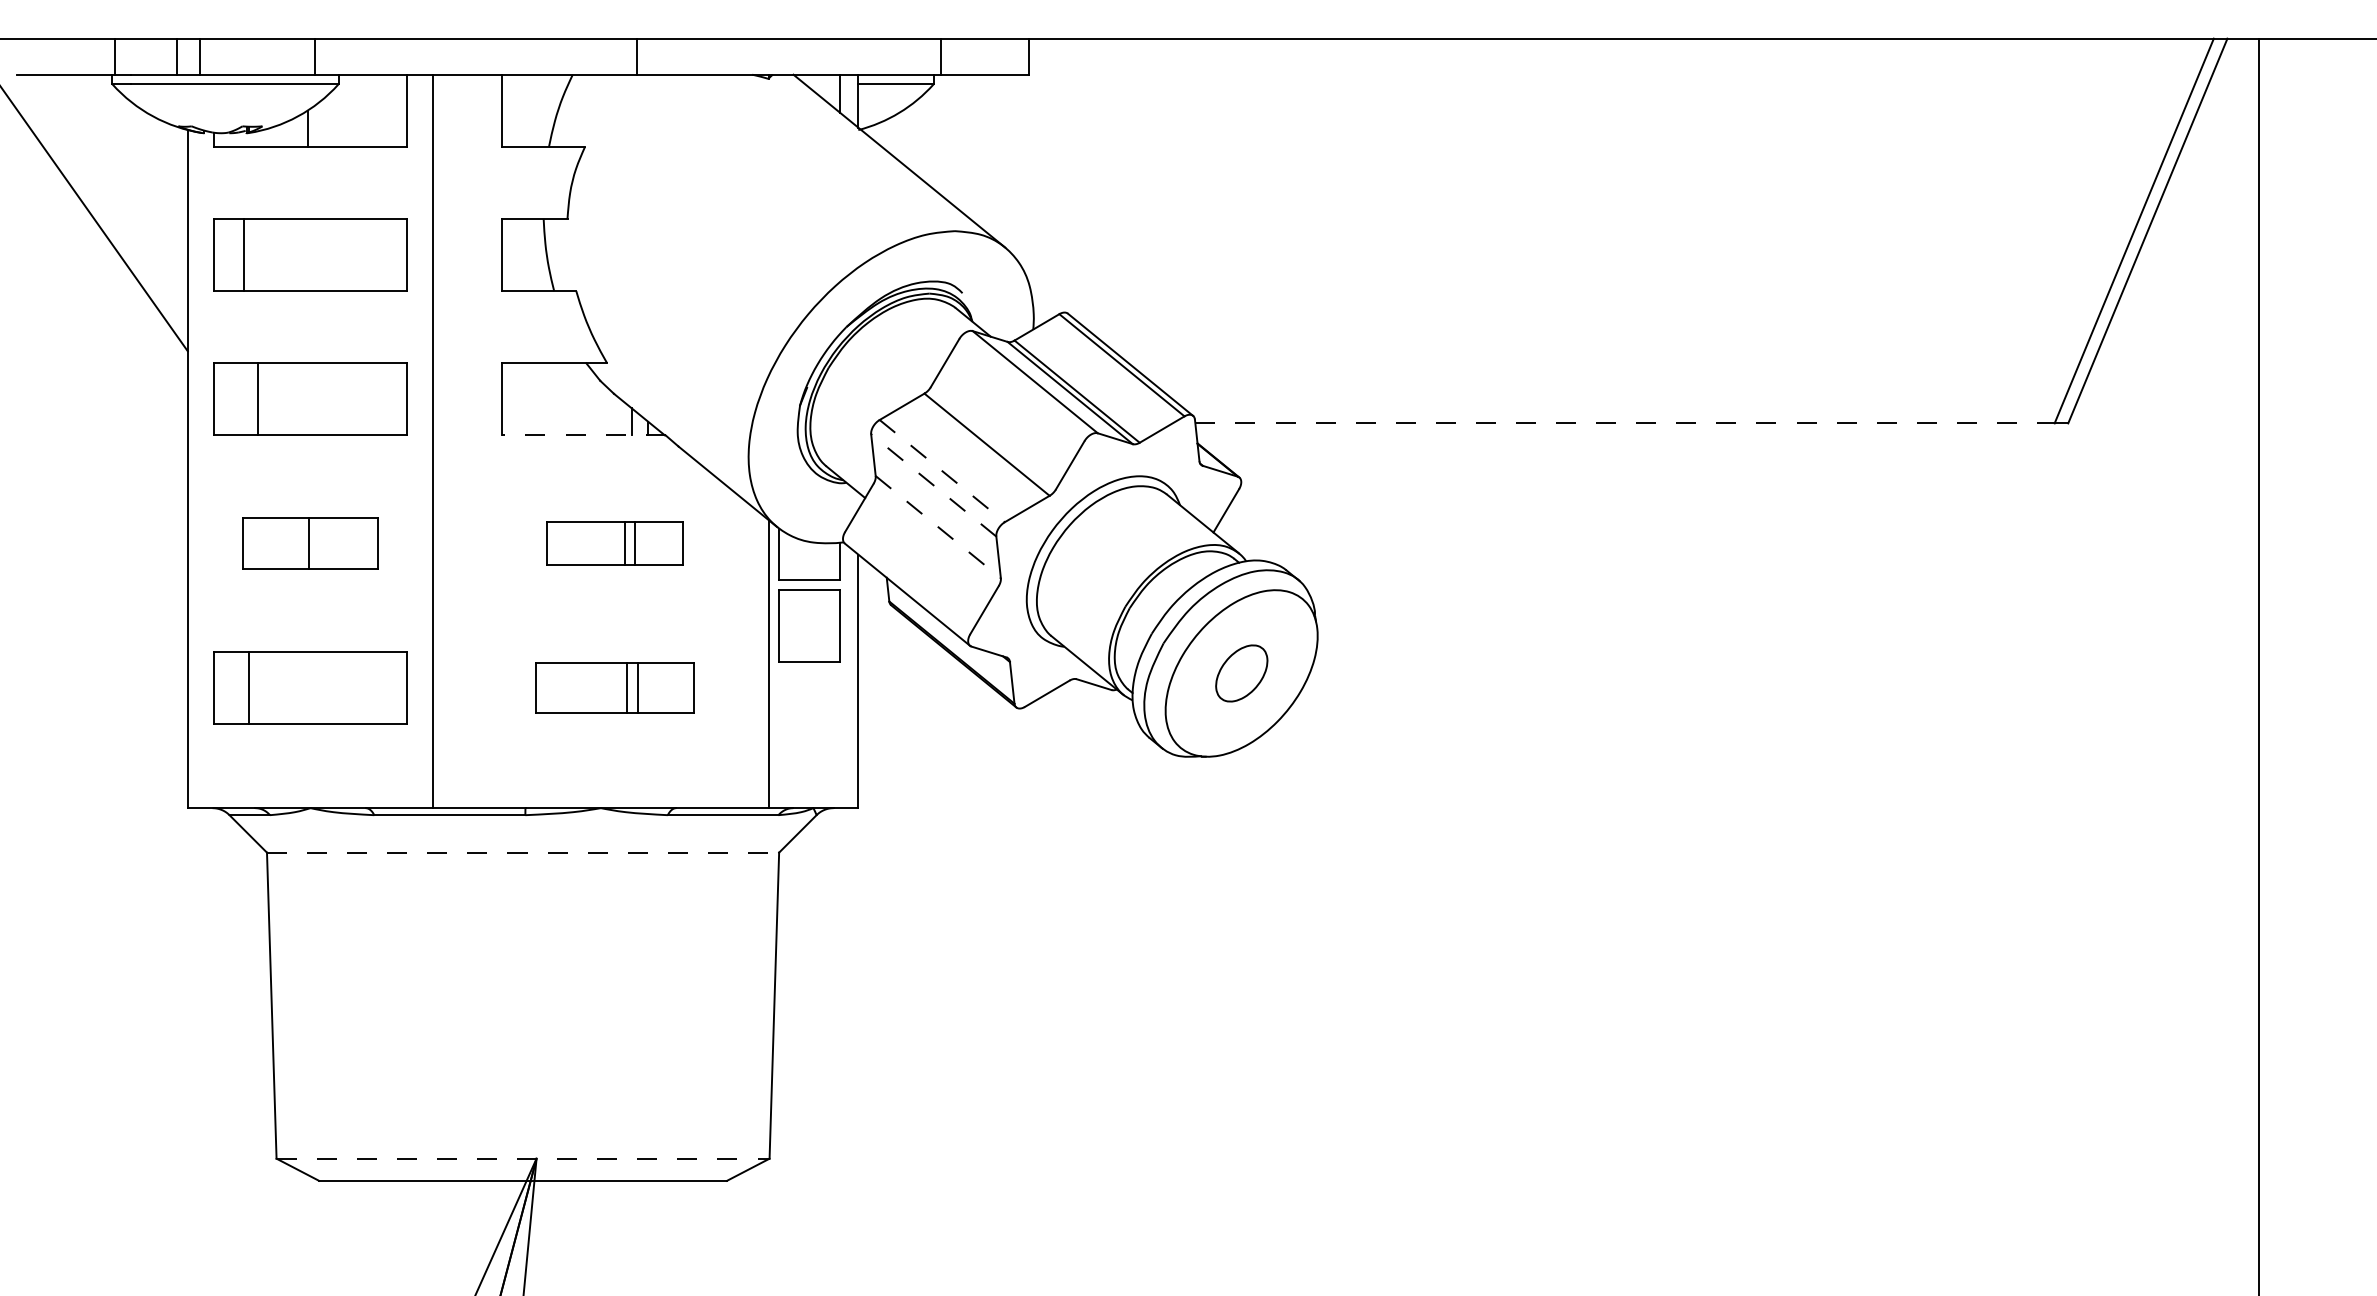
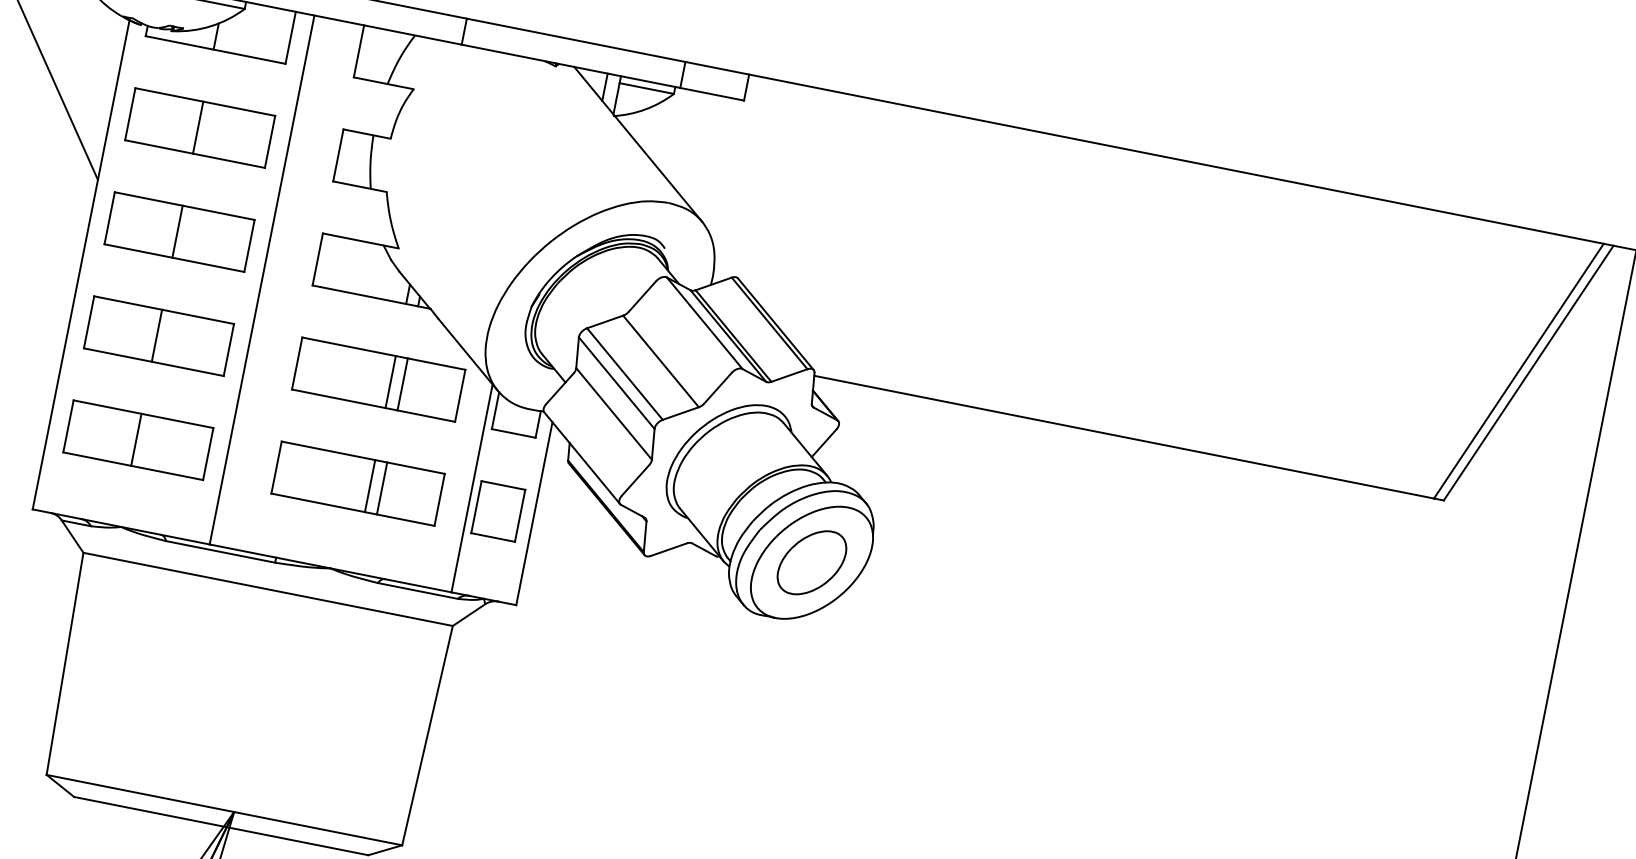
line: (243, 255) -> (197, 127), moved
line: (257, 399) -> (177, 231), moved
line: (1625, 423) -> (1124, 437), dashed -> solid
line: (583, 435) -> (371, 297), dashed -> solid
line: (942, 471) -> (625, 374), dashed -> solid
line: (933, 485) -> (616, 383), dashed -> solid
line: (938, 527) -> (614, 414), dashed -> solid
part: (310, 543) -> (158, 336), size x1.43
part: (614, 543) -> (378, 379), size x1.67
part: (809, 625) -> (498, 511), moved
part: (1241, 673) -> (811, 562), size x1.67
line: (248, 687) -> (136, 439), moved
part: (614, 687) -> (357, 483), size x1.43
line: (523, 852) -> (268, 589), dashed -> solid
line: (523, 1158) -> (224, 810), dashed -> solid

